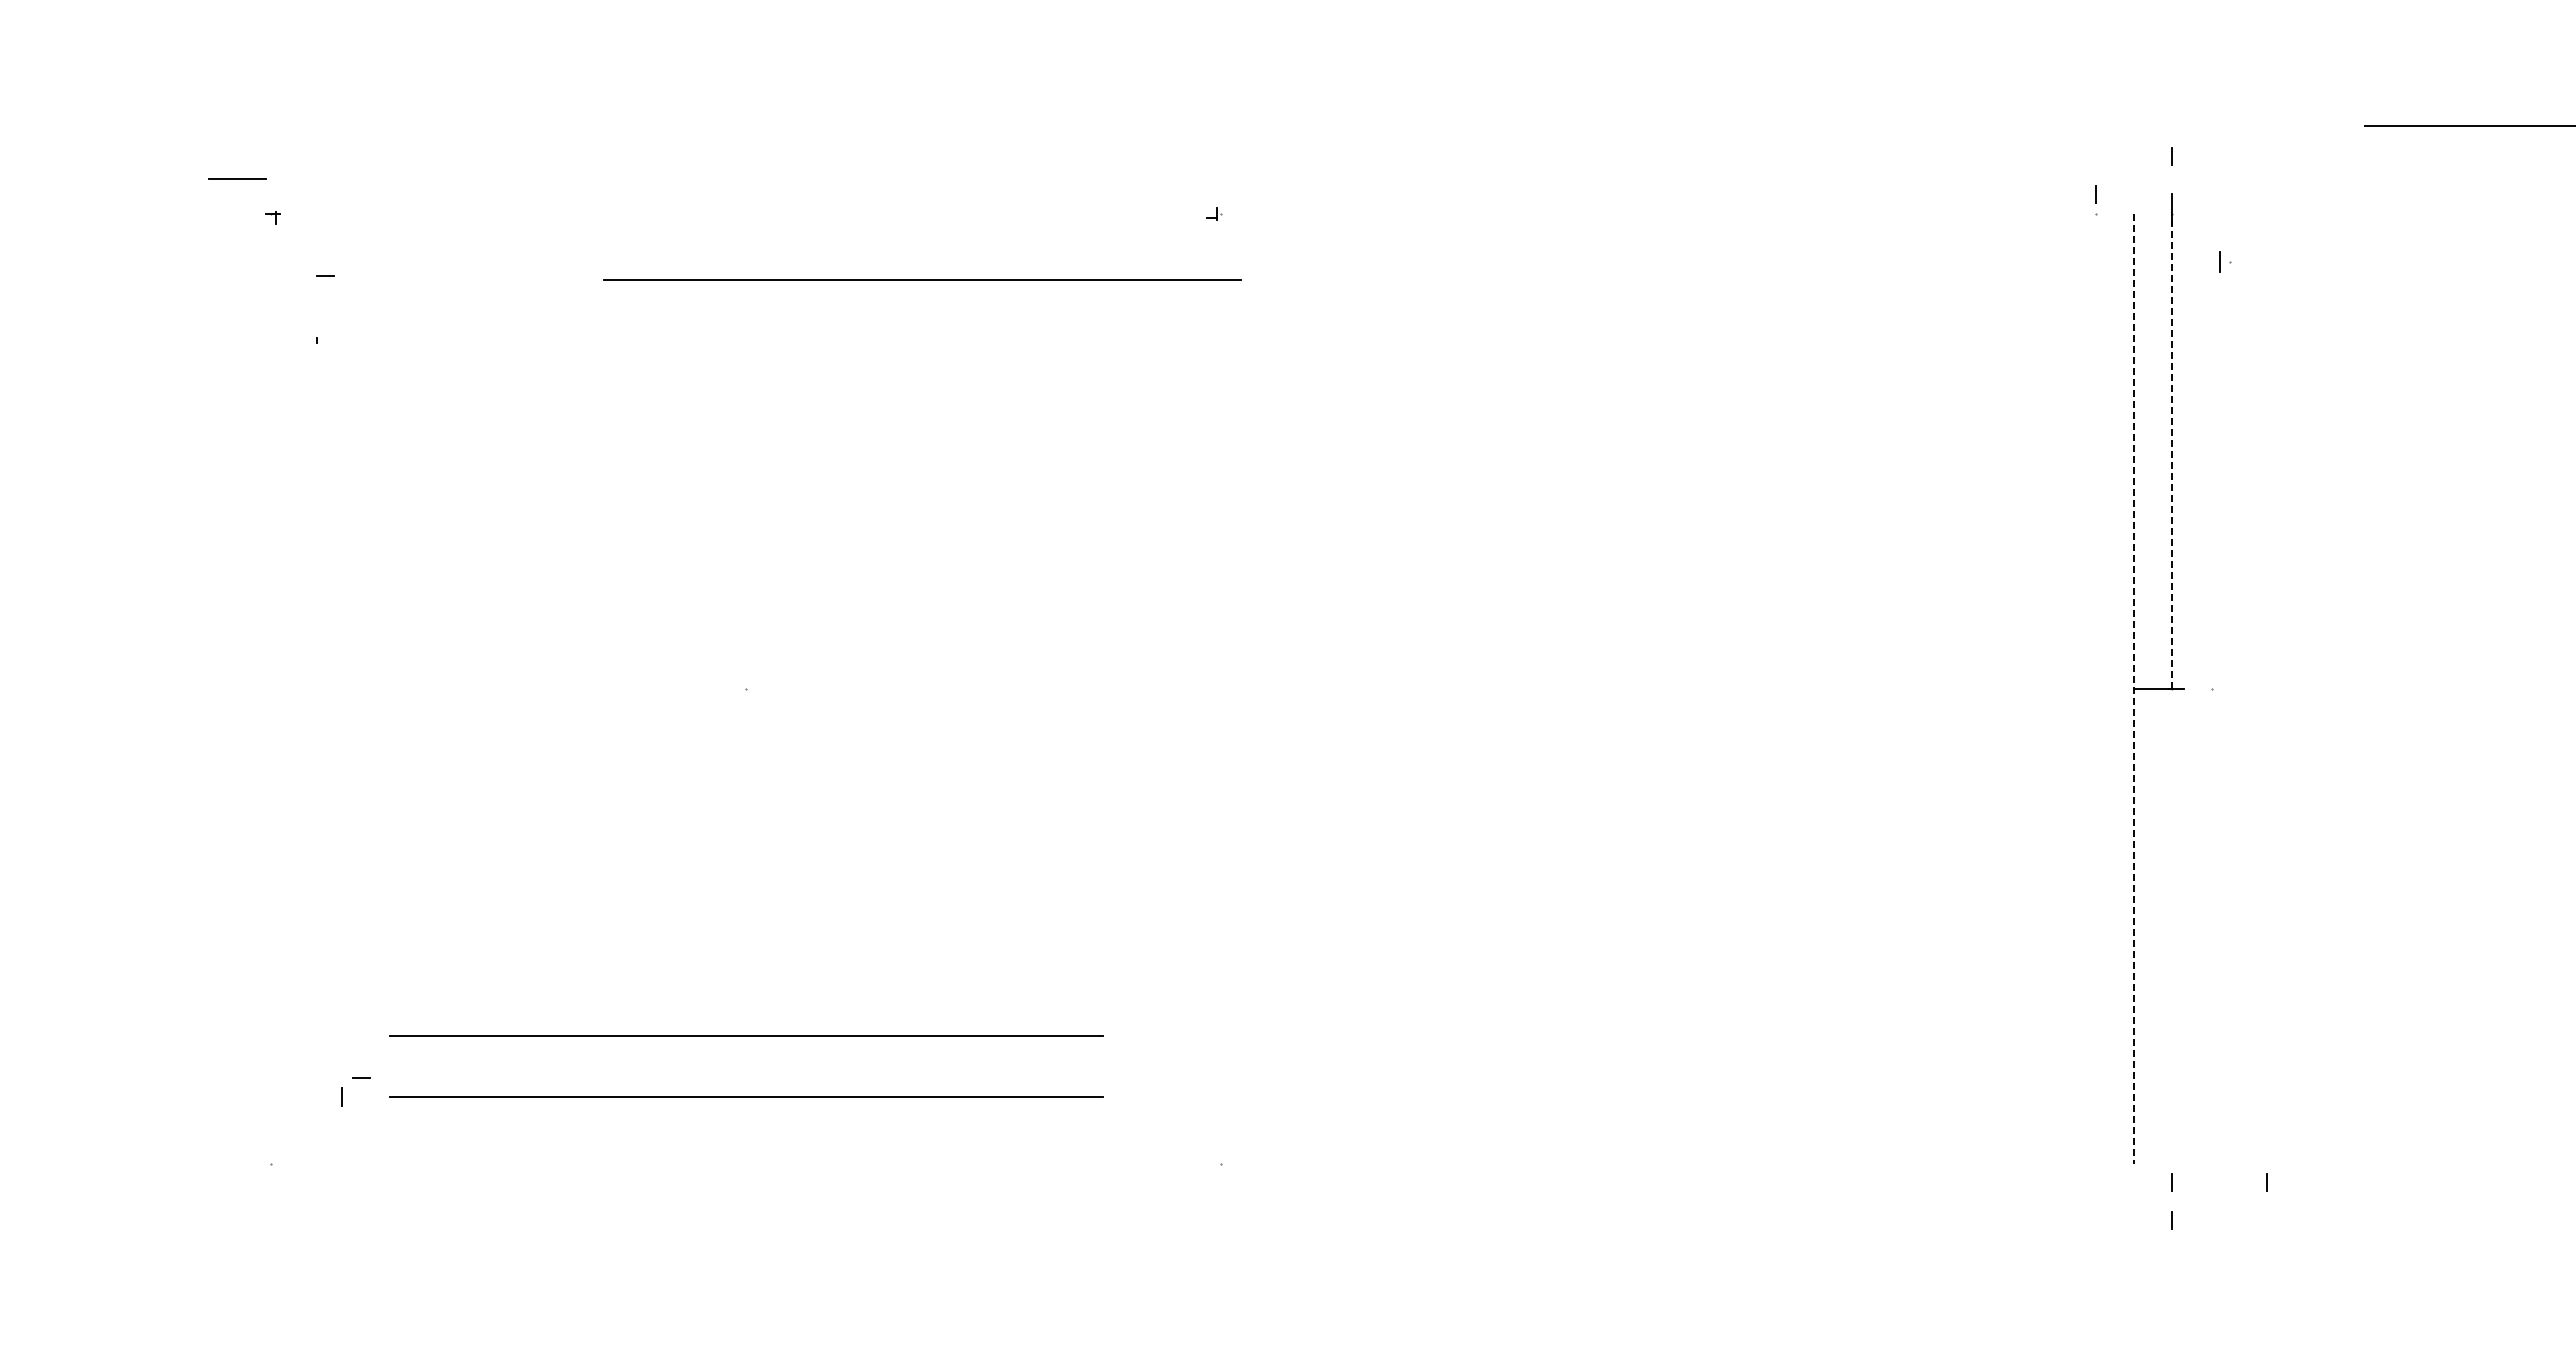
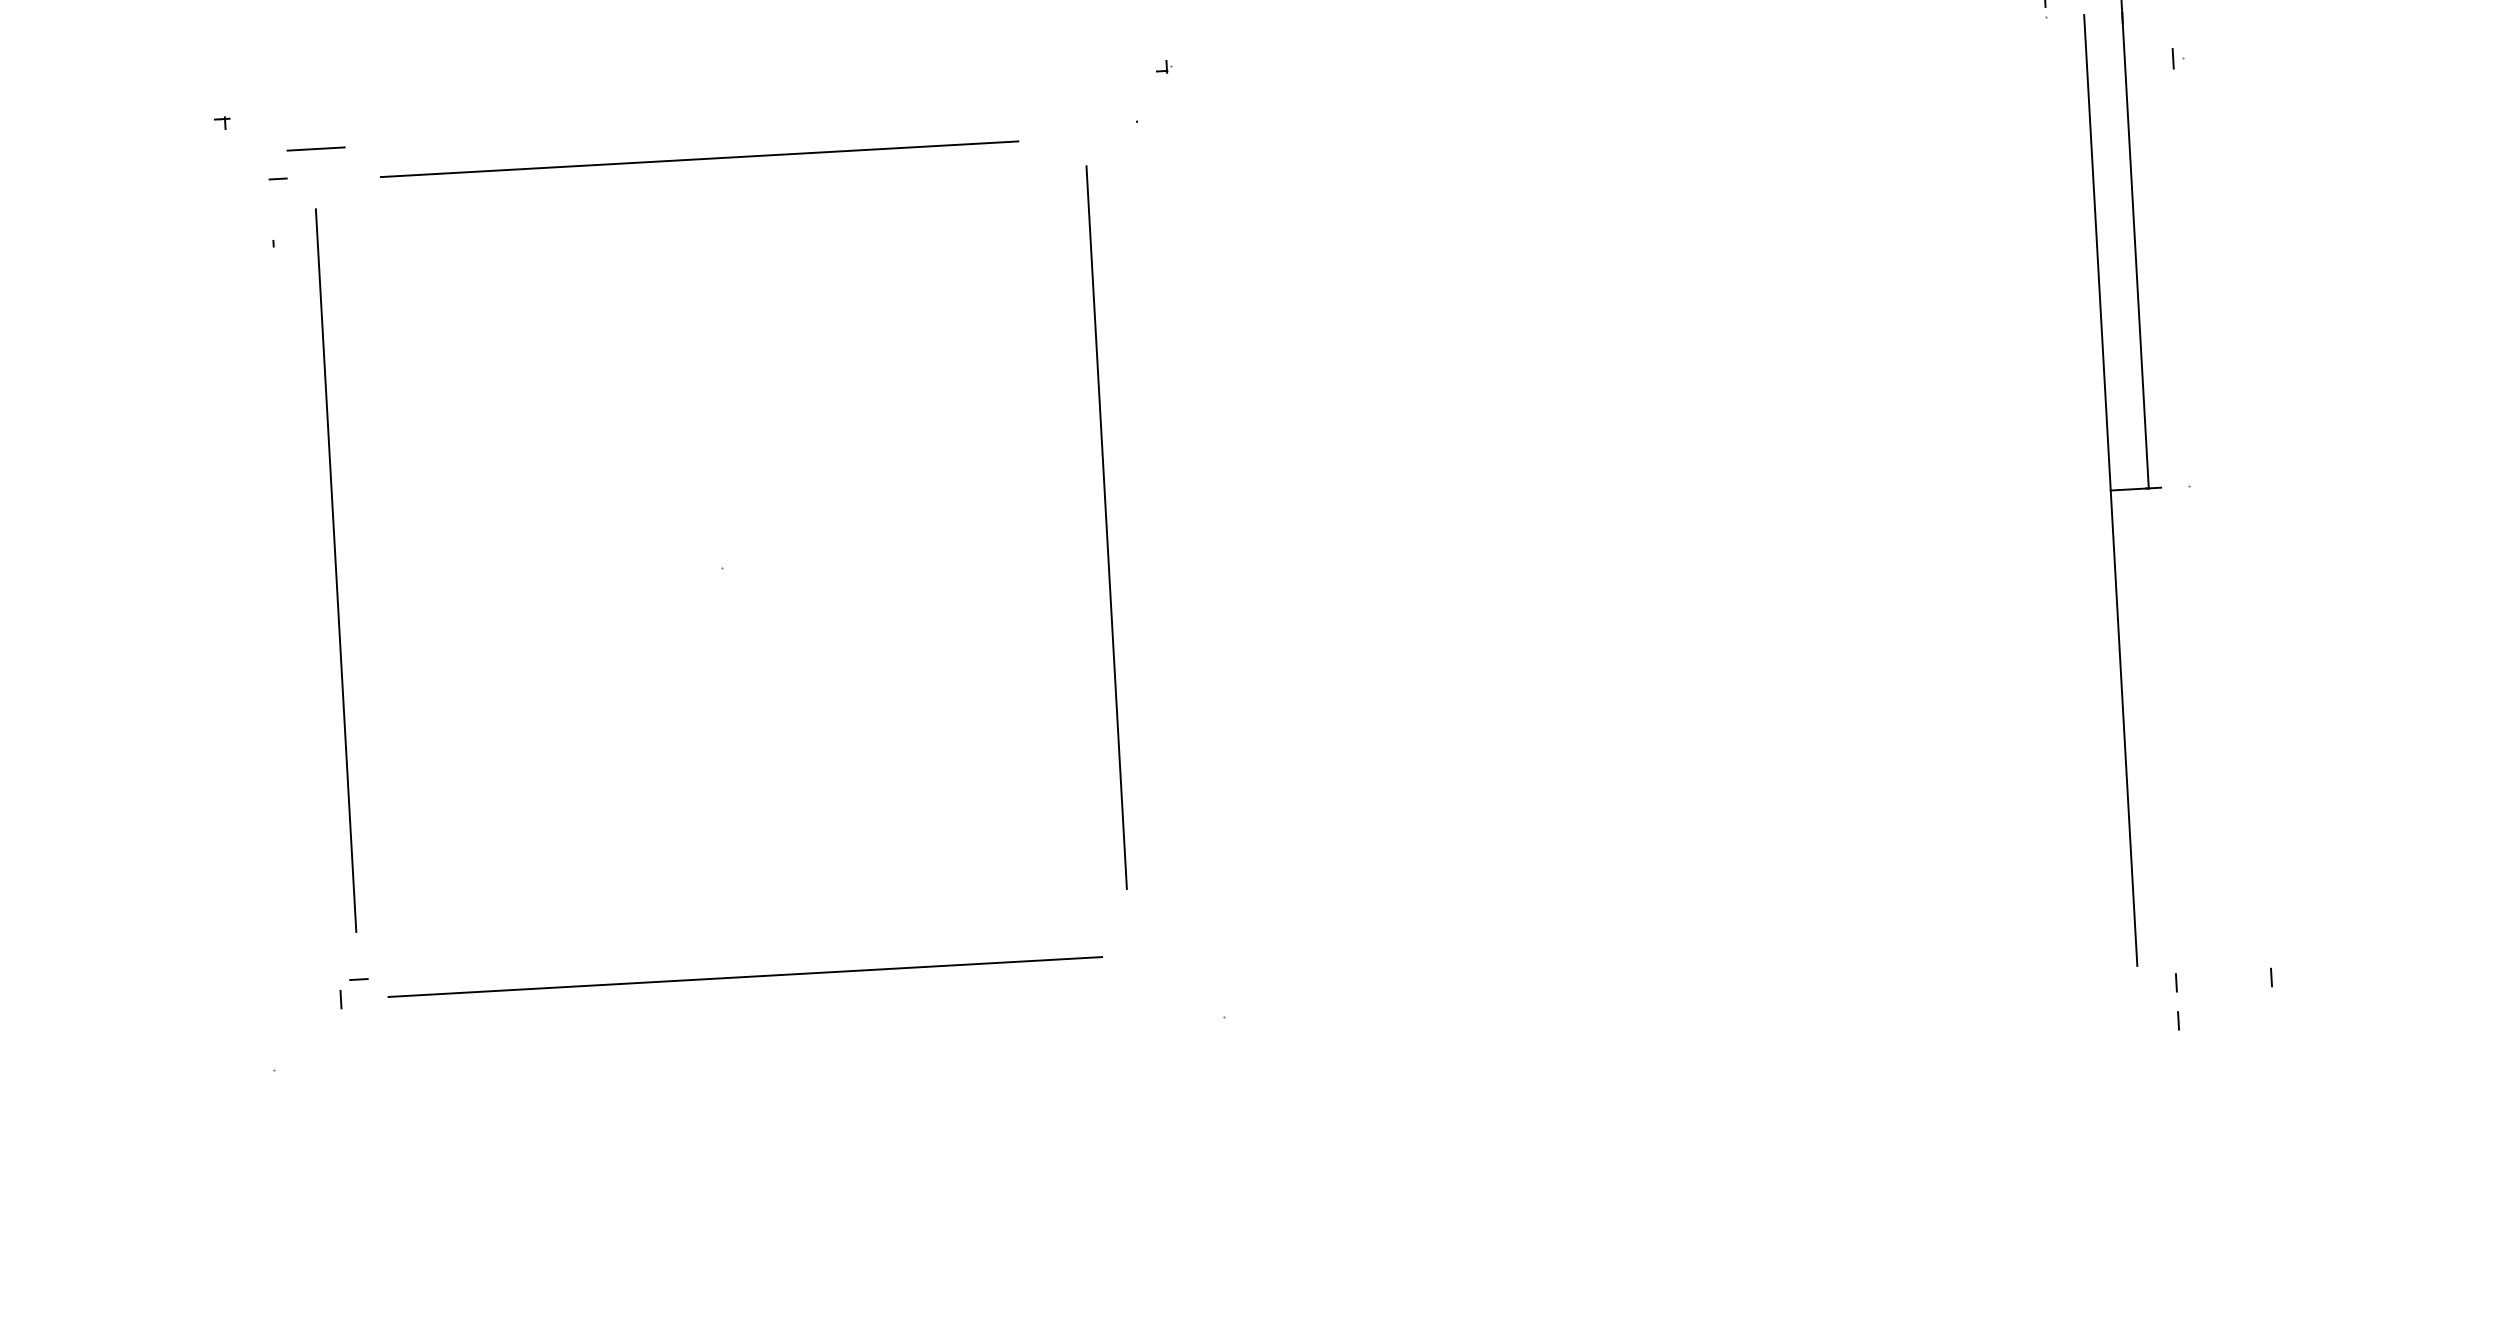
line: (237, 178) -> (315, 149), moved
line: (922, 279) -> (699, 158), moved
line: (2171, 451) -> (2135, 251), dashed -> solid
line: (361, 669) -> (336, 570), added
line: (1131, 669) -> (1106, 527), added
line: (2133, 689) -> (2110, 491), dashed -> solid
line: (746, 1035) -> (742, 915), removed

